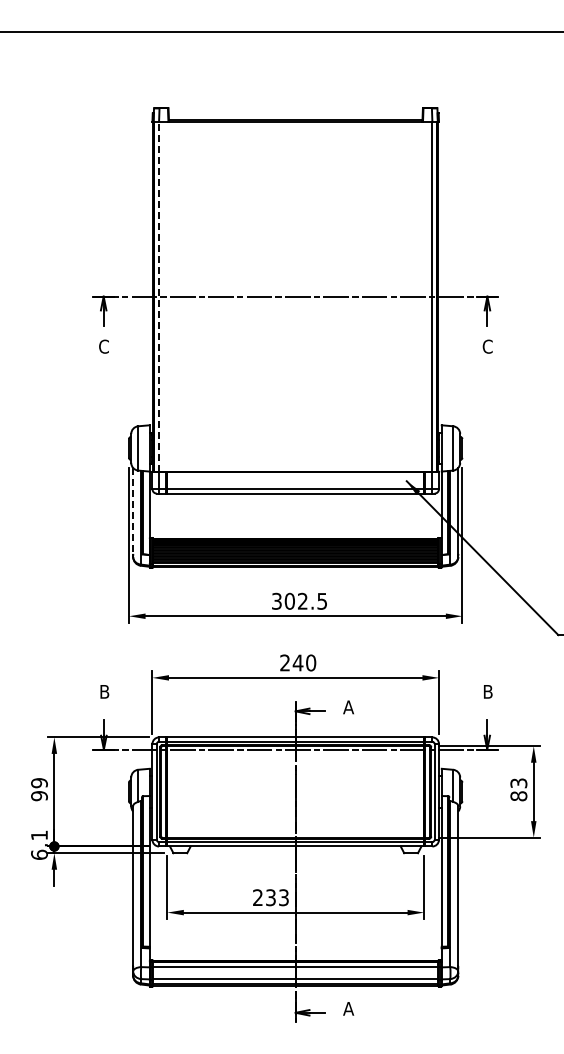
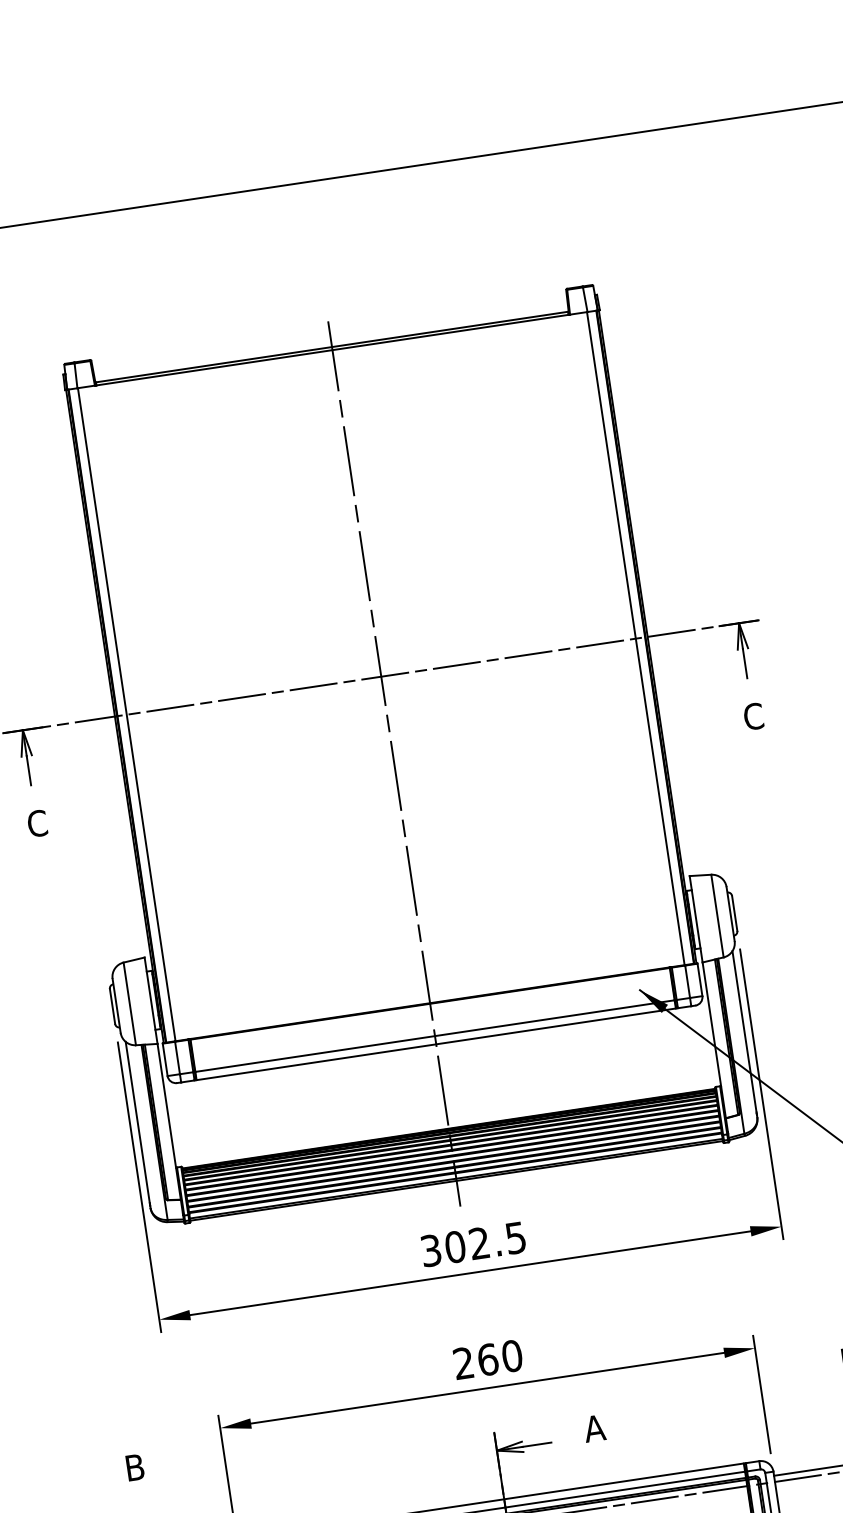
line: (159, 296) -> (126, 714), dashed -> solid
line: (295, 343) -> (393, 764), added
line: (133, 510) -> (138, 1121), dashed -> solid
text: (297, 662) -> (486, 1359), 240 -> 260

